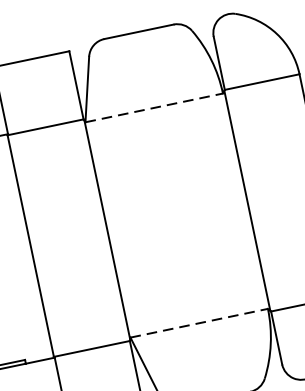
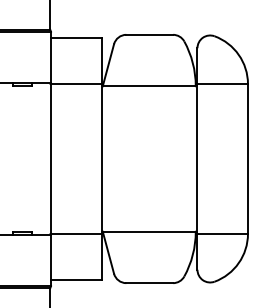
line: (154, 108) -> (149, 86), dashed -> solid
line: (199, 322) -> (149, 231), dashed -> solid

